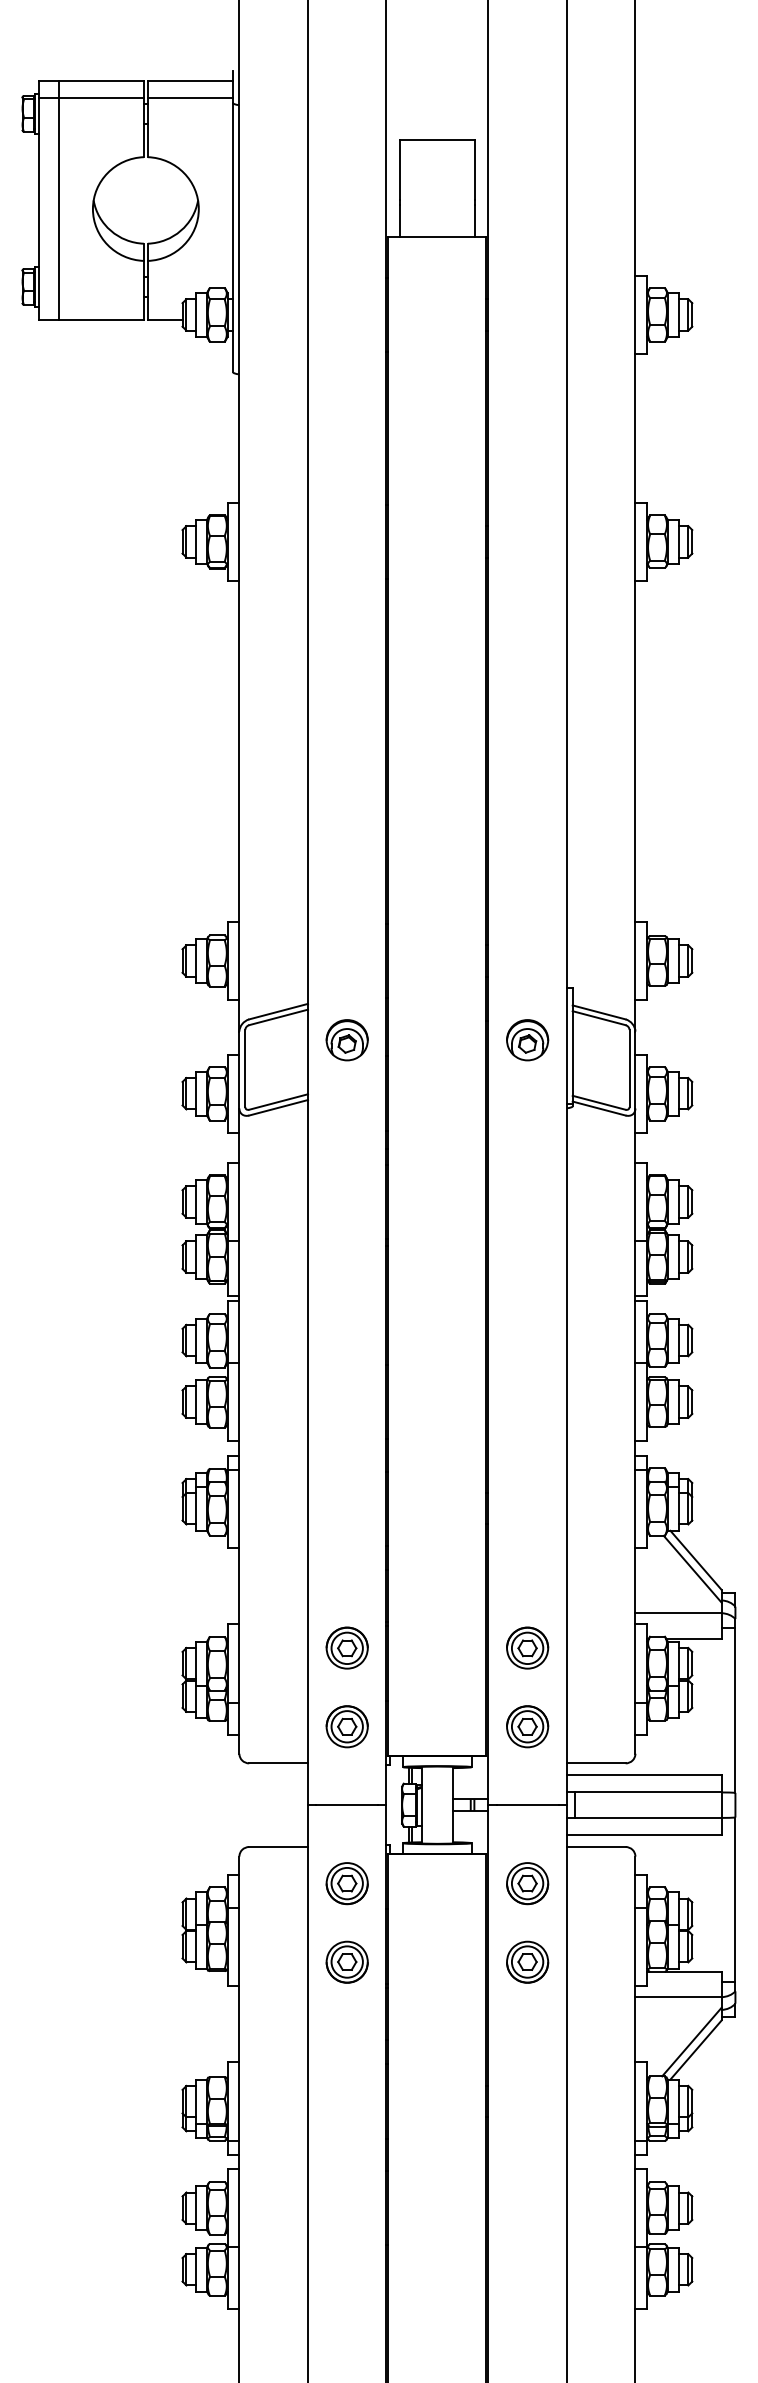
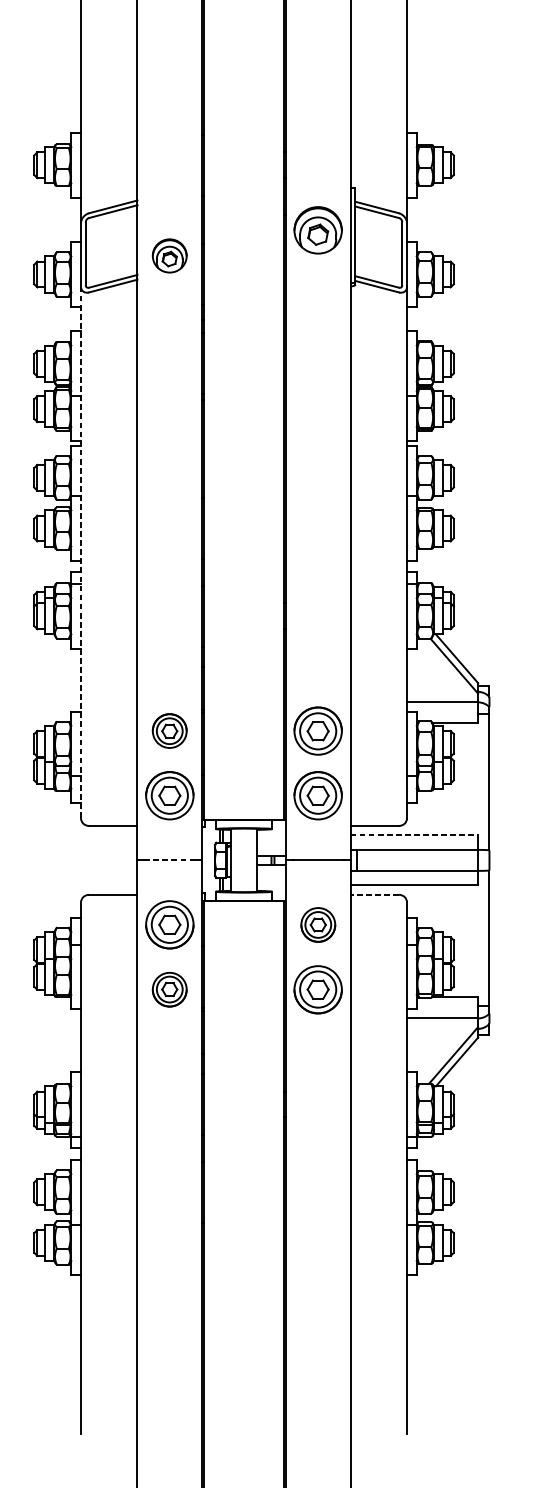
part: (346, 1040) -> (169, 256), moved
part: (527, 1040) -> (318, 230), size x1.4
line: (239, 1431) -> (81, 552), solid -> dashed
part: (527, 1647) -> (318, 730), size x1.4
part: (346, 1726) -> (169, 795), size x1.4
part: (527, 1726) -> (318, 795), size x1.4
line: (644, 1774) -> (414, 835), solid -> dashed
line: (347, 1805) -> (169, 860), solid -> dashed
line: (595, 1847) -> (374, 895), solid -> dashed
part: (346, 1883) -> (169, 924), size x1.4
part: (527, 1961) -> (318, 989), size x1.4

